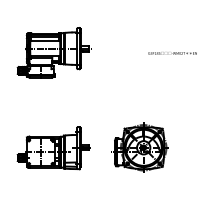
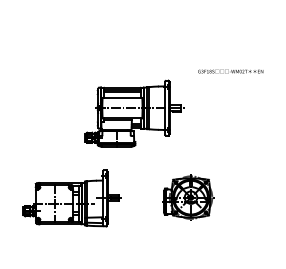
part: (54, 52) -> (134, 113), moved
part: (141, 147) -> (188, 197), size x0.7

